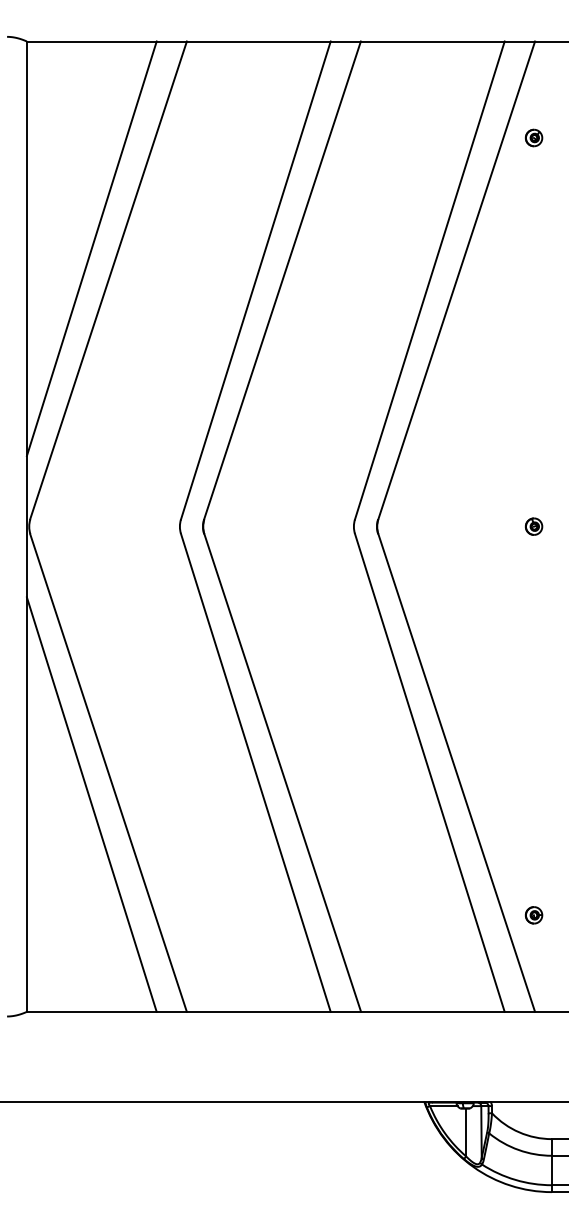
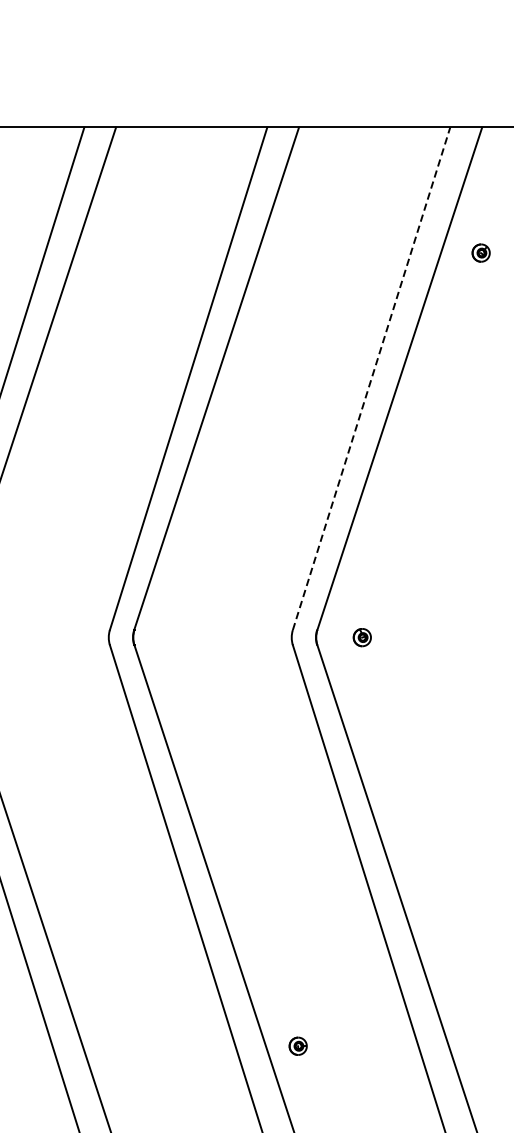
part: (533, 137) -> (480, 252), moved
line: (429, 280) -> (371, 378), solid -> dashed
part: (533, 526) -> (361, 637), moved
part: (533, 915) -> (297, 1046), moved

